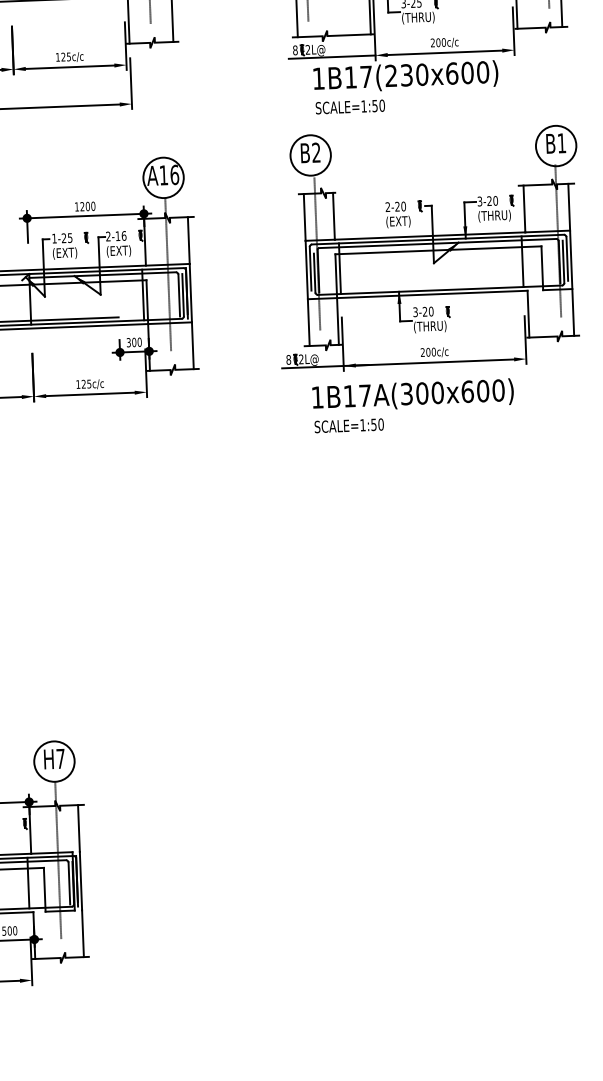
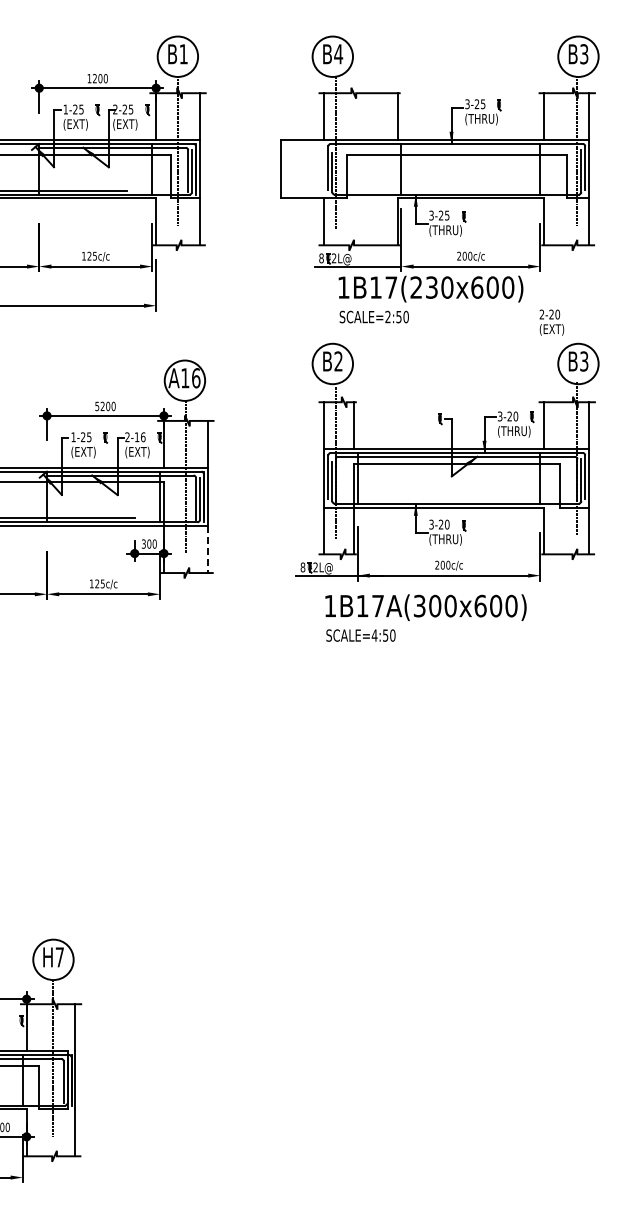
text: (363, 105) -> (387, 316), SCALE=1:50 -> SCALE=2:50
text: (562, 143) -> (584, 361), B1 -> B3
text: (77, 206) -> (97, 406), 1200 -> 5200
text: (397, 214) -> (551, 322), moved
line: (192, 346) -> (207, 550), solid -> dashed
text: (362, 425) -> (374, 635), SCALE=1:50 -> SCALE=4:50

